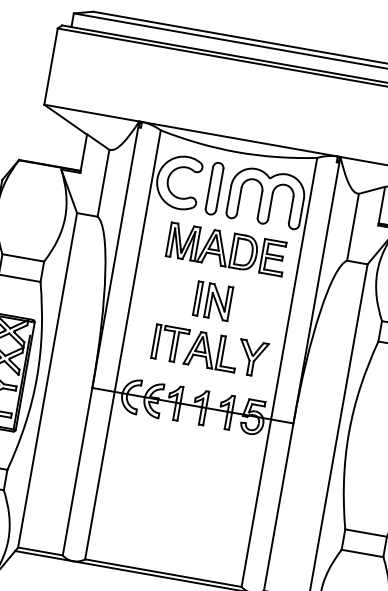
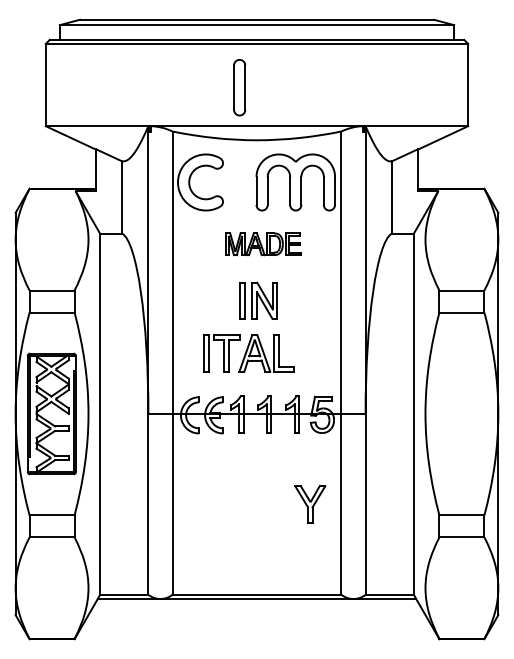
part: (214, 188) -> (239, 87), moved
part: (226, 249) -> (263, 244), size x0.6
part: (252, 358) -> (310, 504), moved

